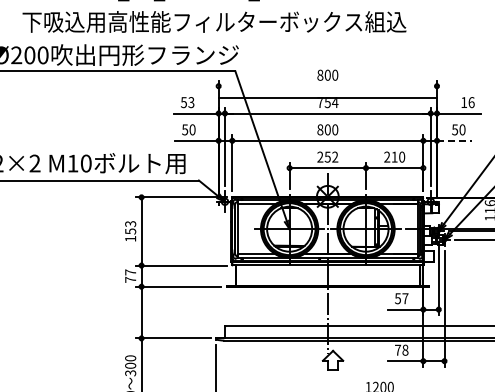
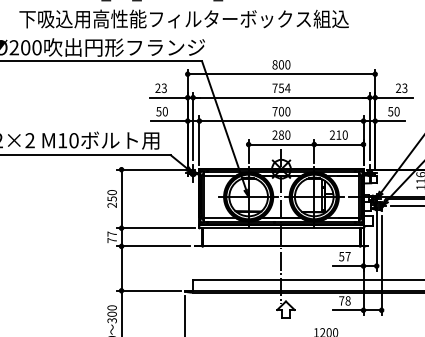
line: (327, 98) -> (281, 74), moved
text: (183, 102) -> (157, 88), 53 -> 23
text: (467, 102) -> (401, 88), 16 -> 23
text: (320, 129) -> (275, 111), 800 -> 700
line: (454, 140) -> (390, 120), dashed -> solid
text: (331, 156) -> (284, 134), 252 -> 280
text: (130, 231) -> (112, 198), 153 -> 250

